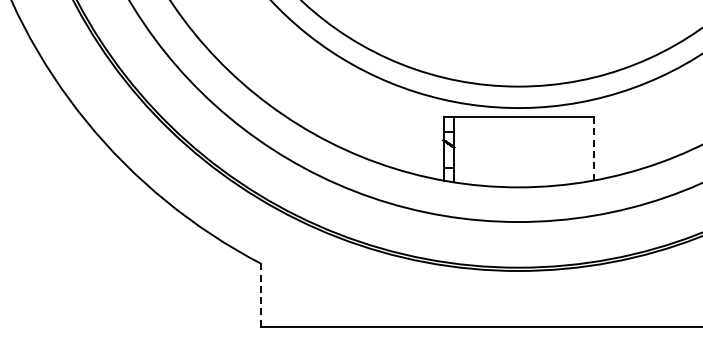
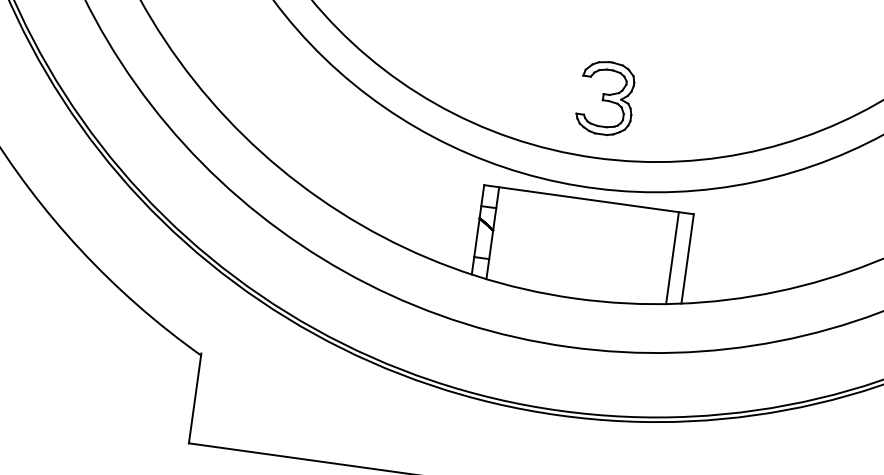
part: (520, 43) -> (605, 97), added
line: (593, 148) -> (687, 258), dashed -> solid
line: (582, 149) -> (672, 258), added
line: (261, 294) -> (195, 398), dashed -> solid

